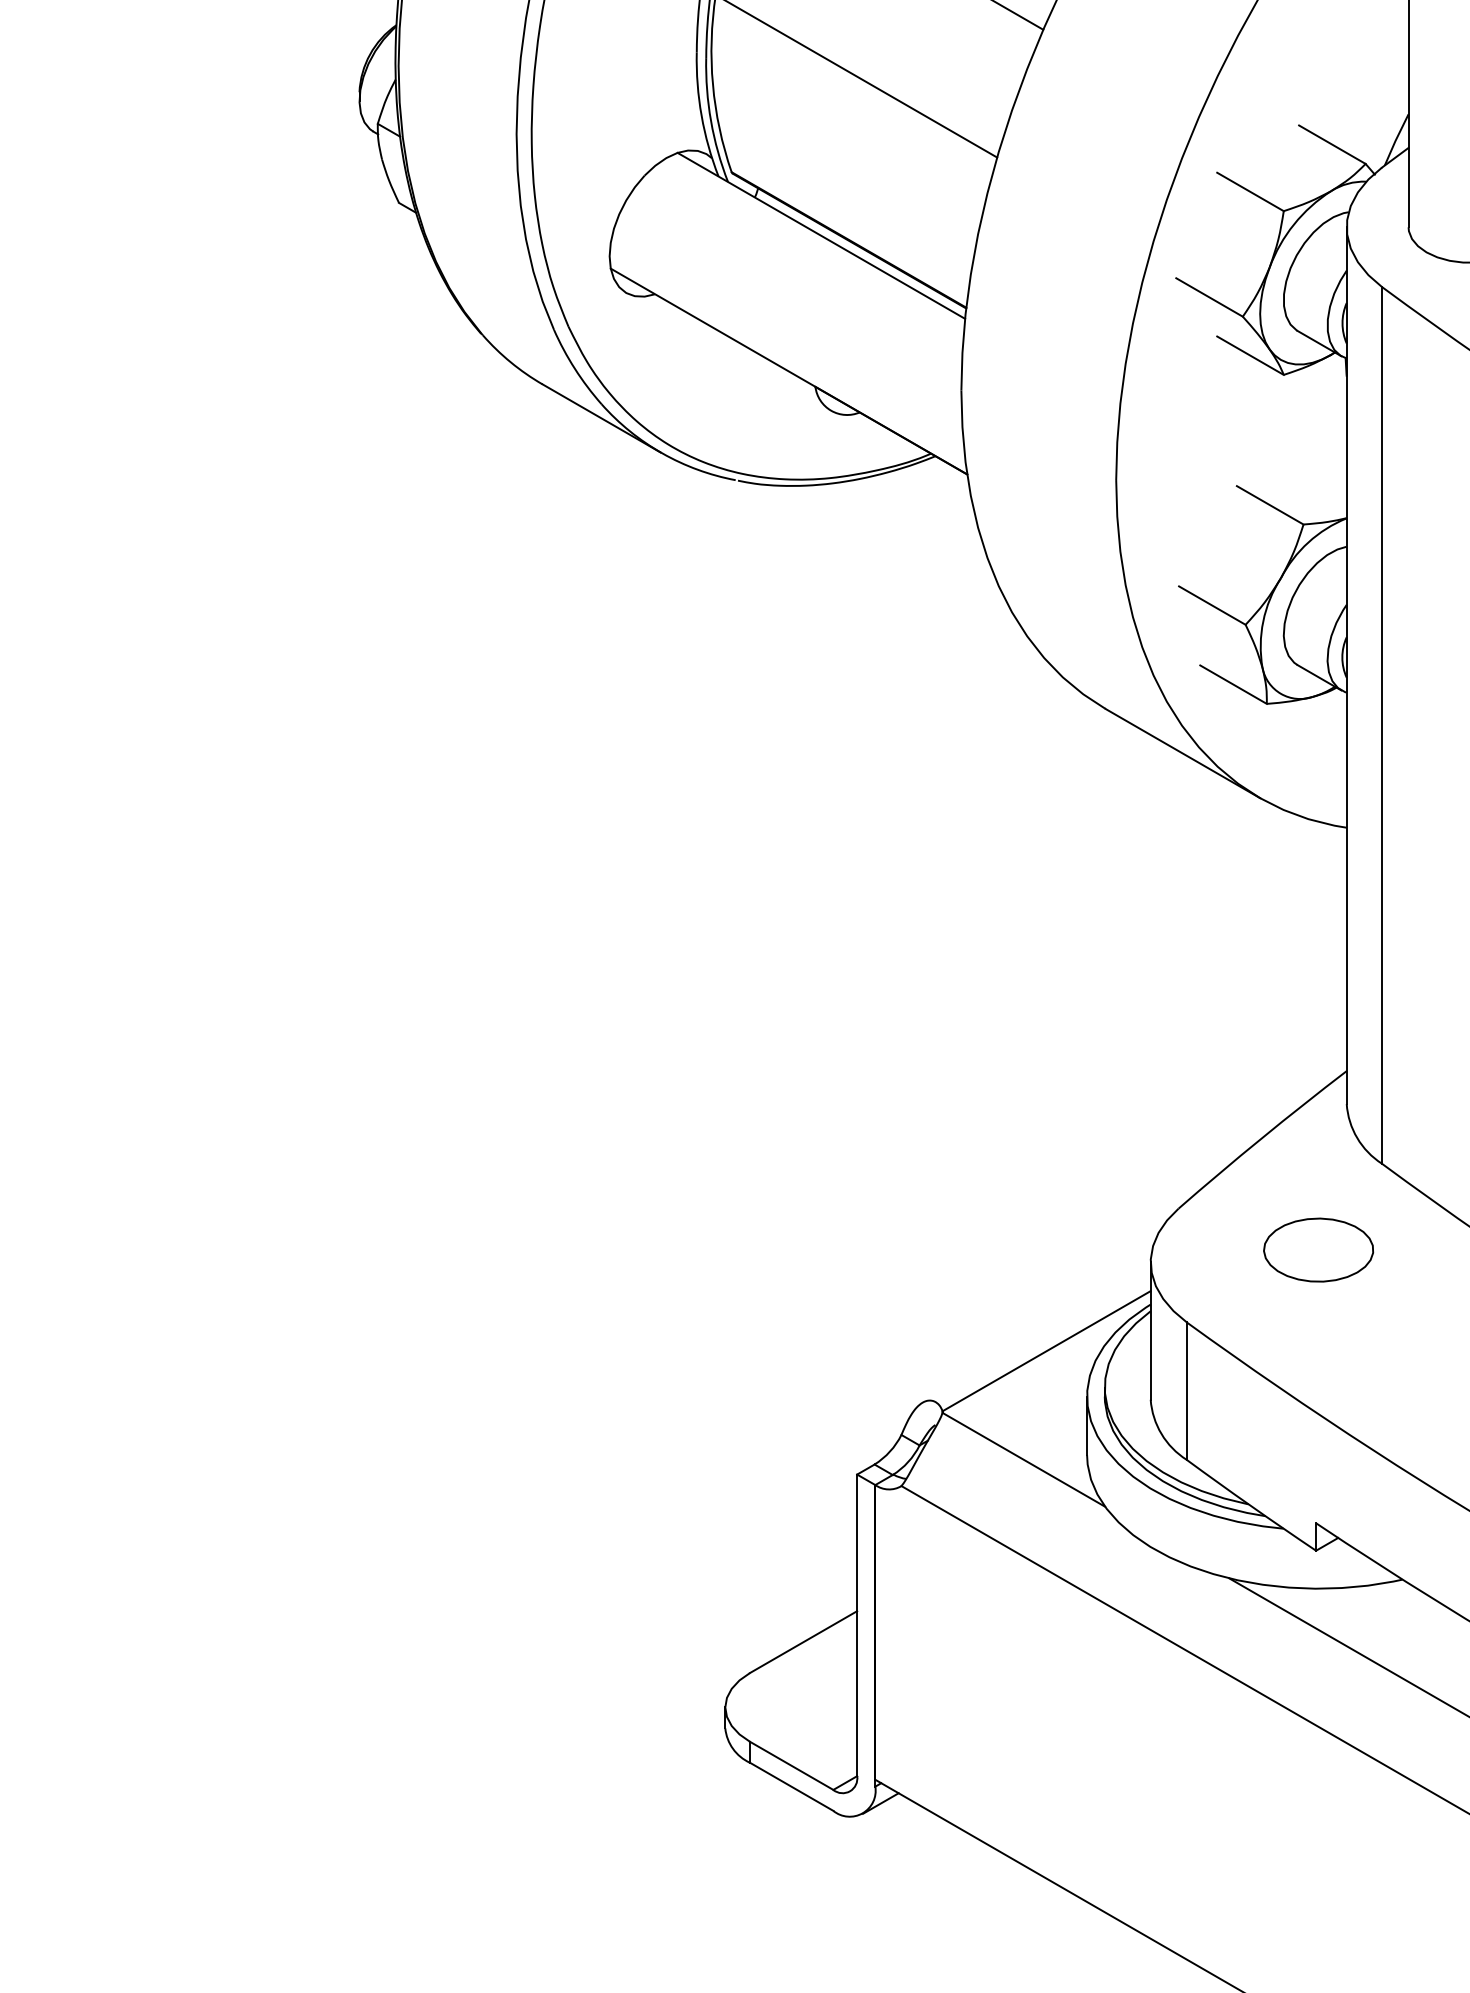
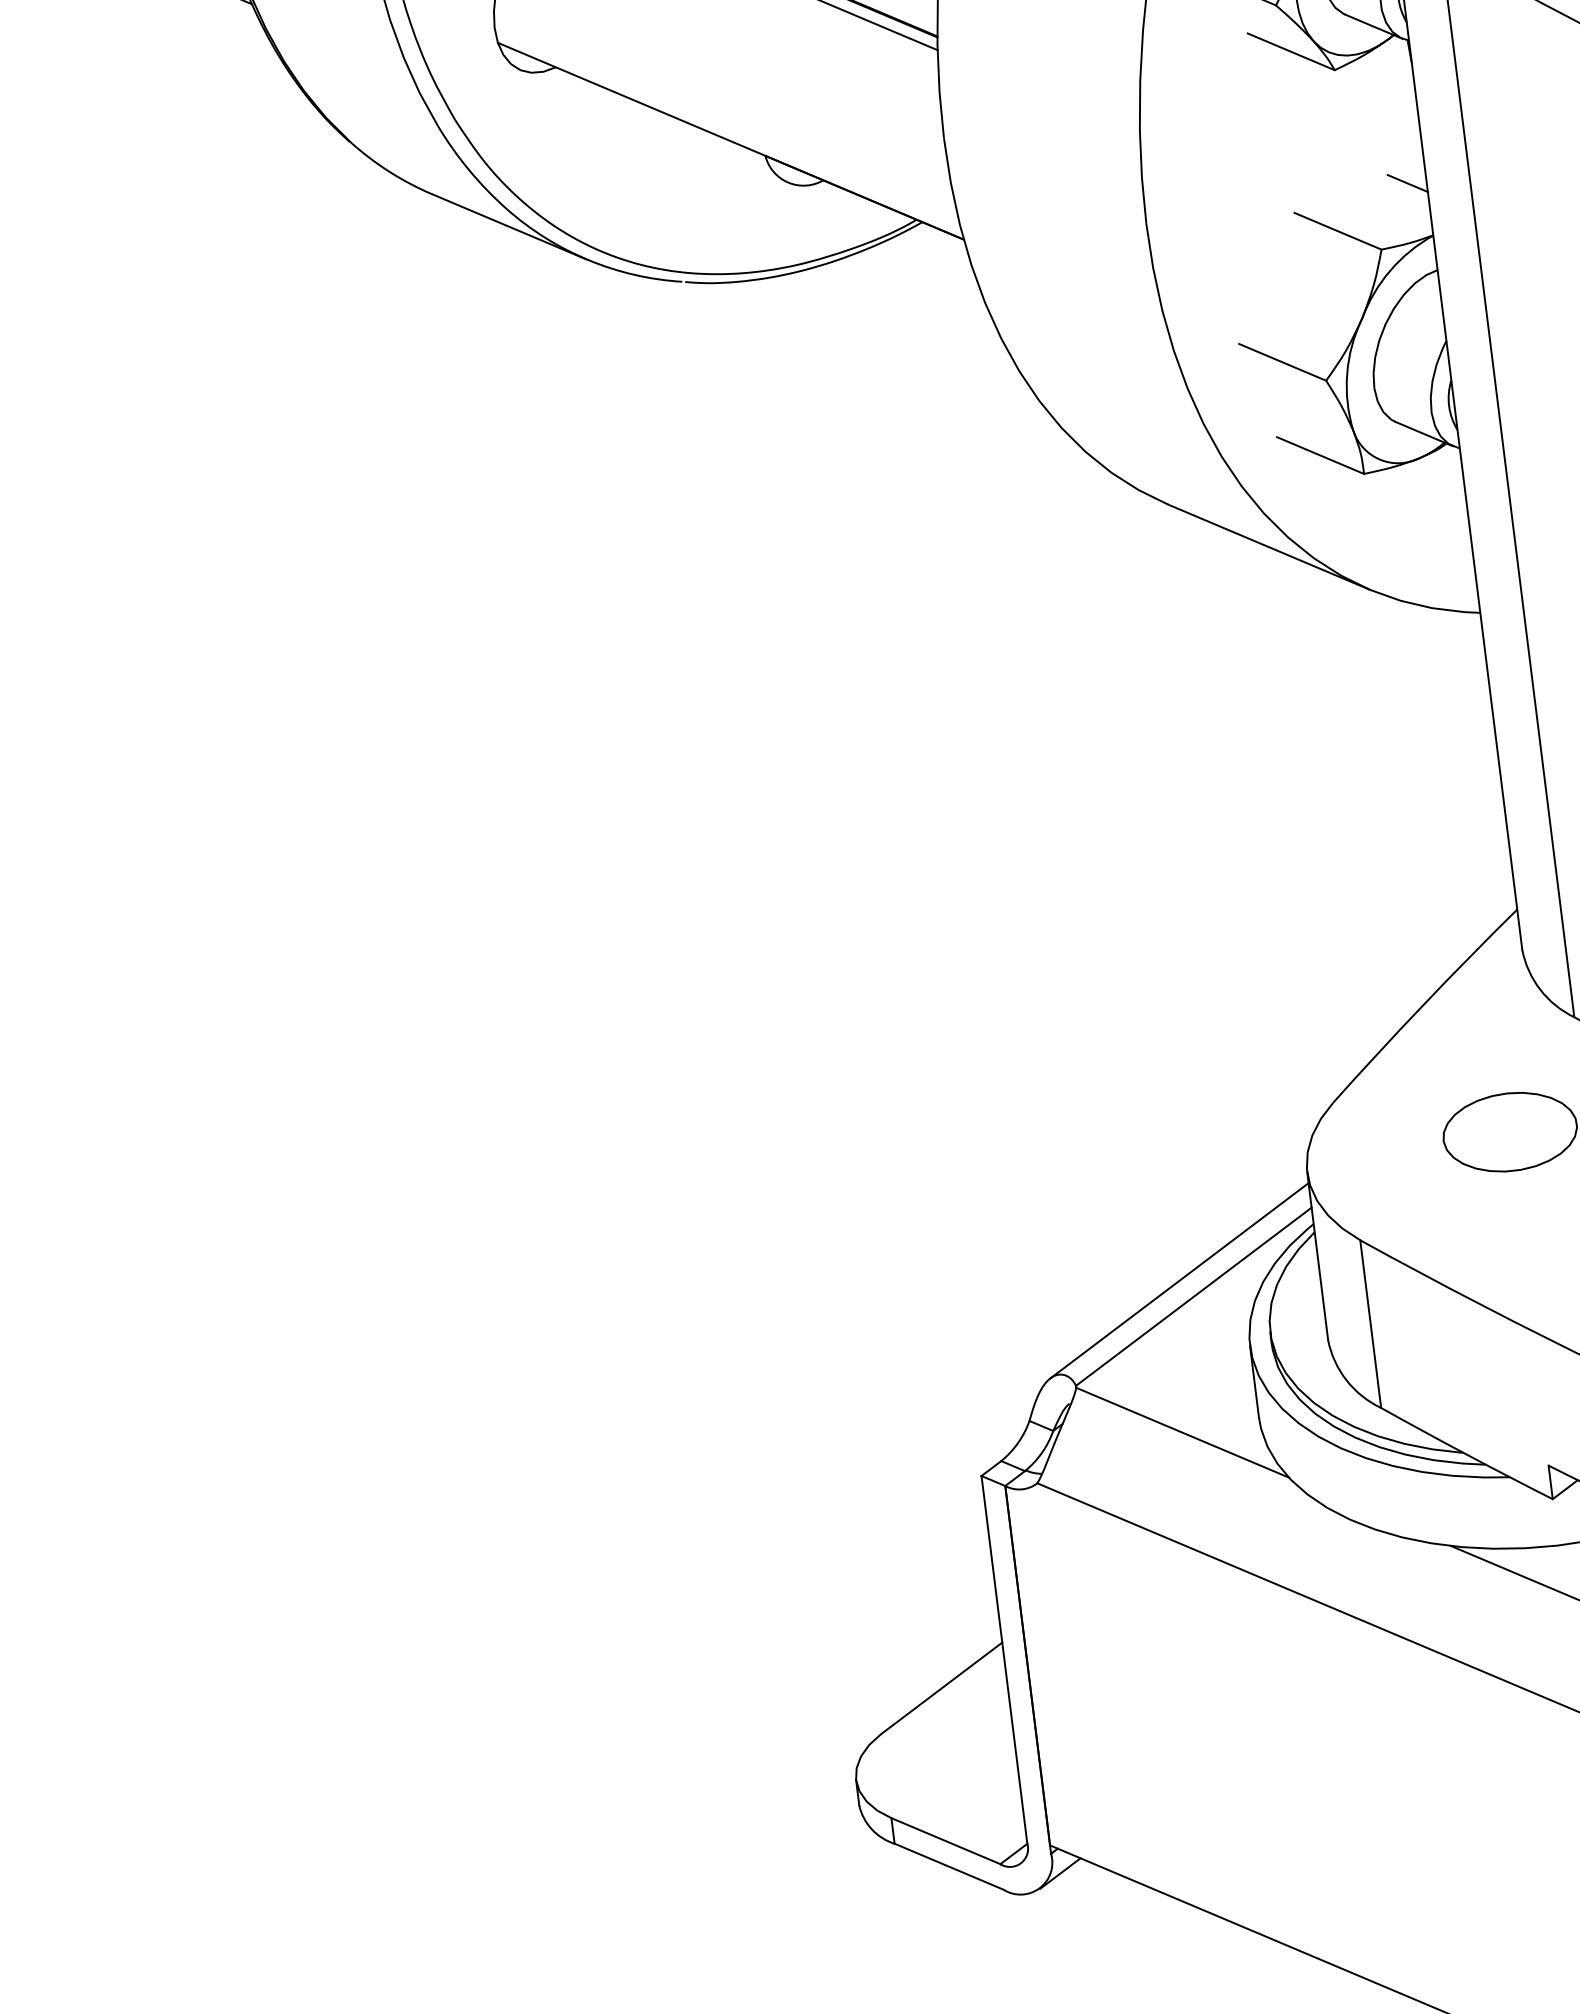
line: (1331, 473) -> (1407, 183), added
line: (1036, 1336) -> (1179, 1280), added

